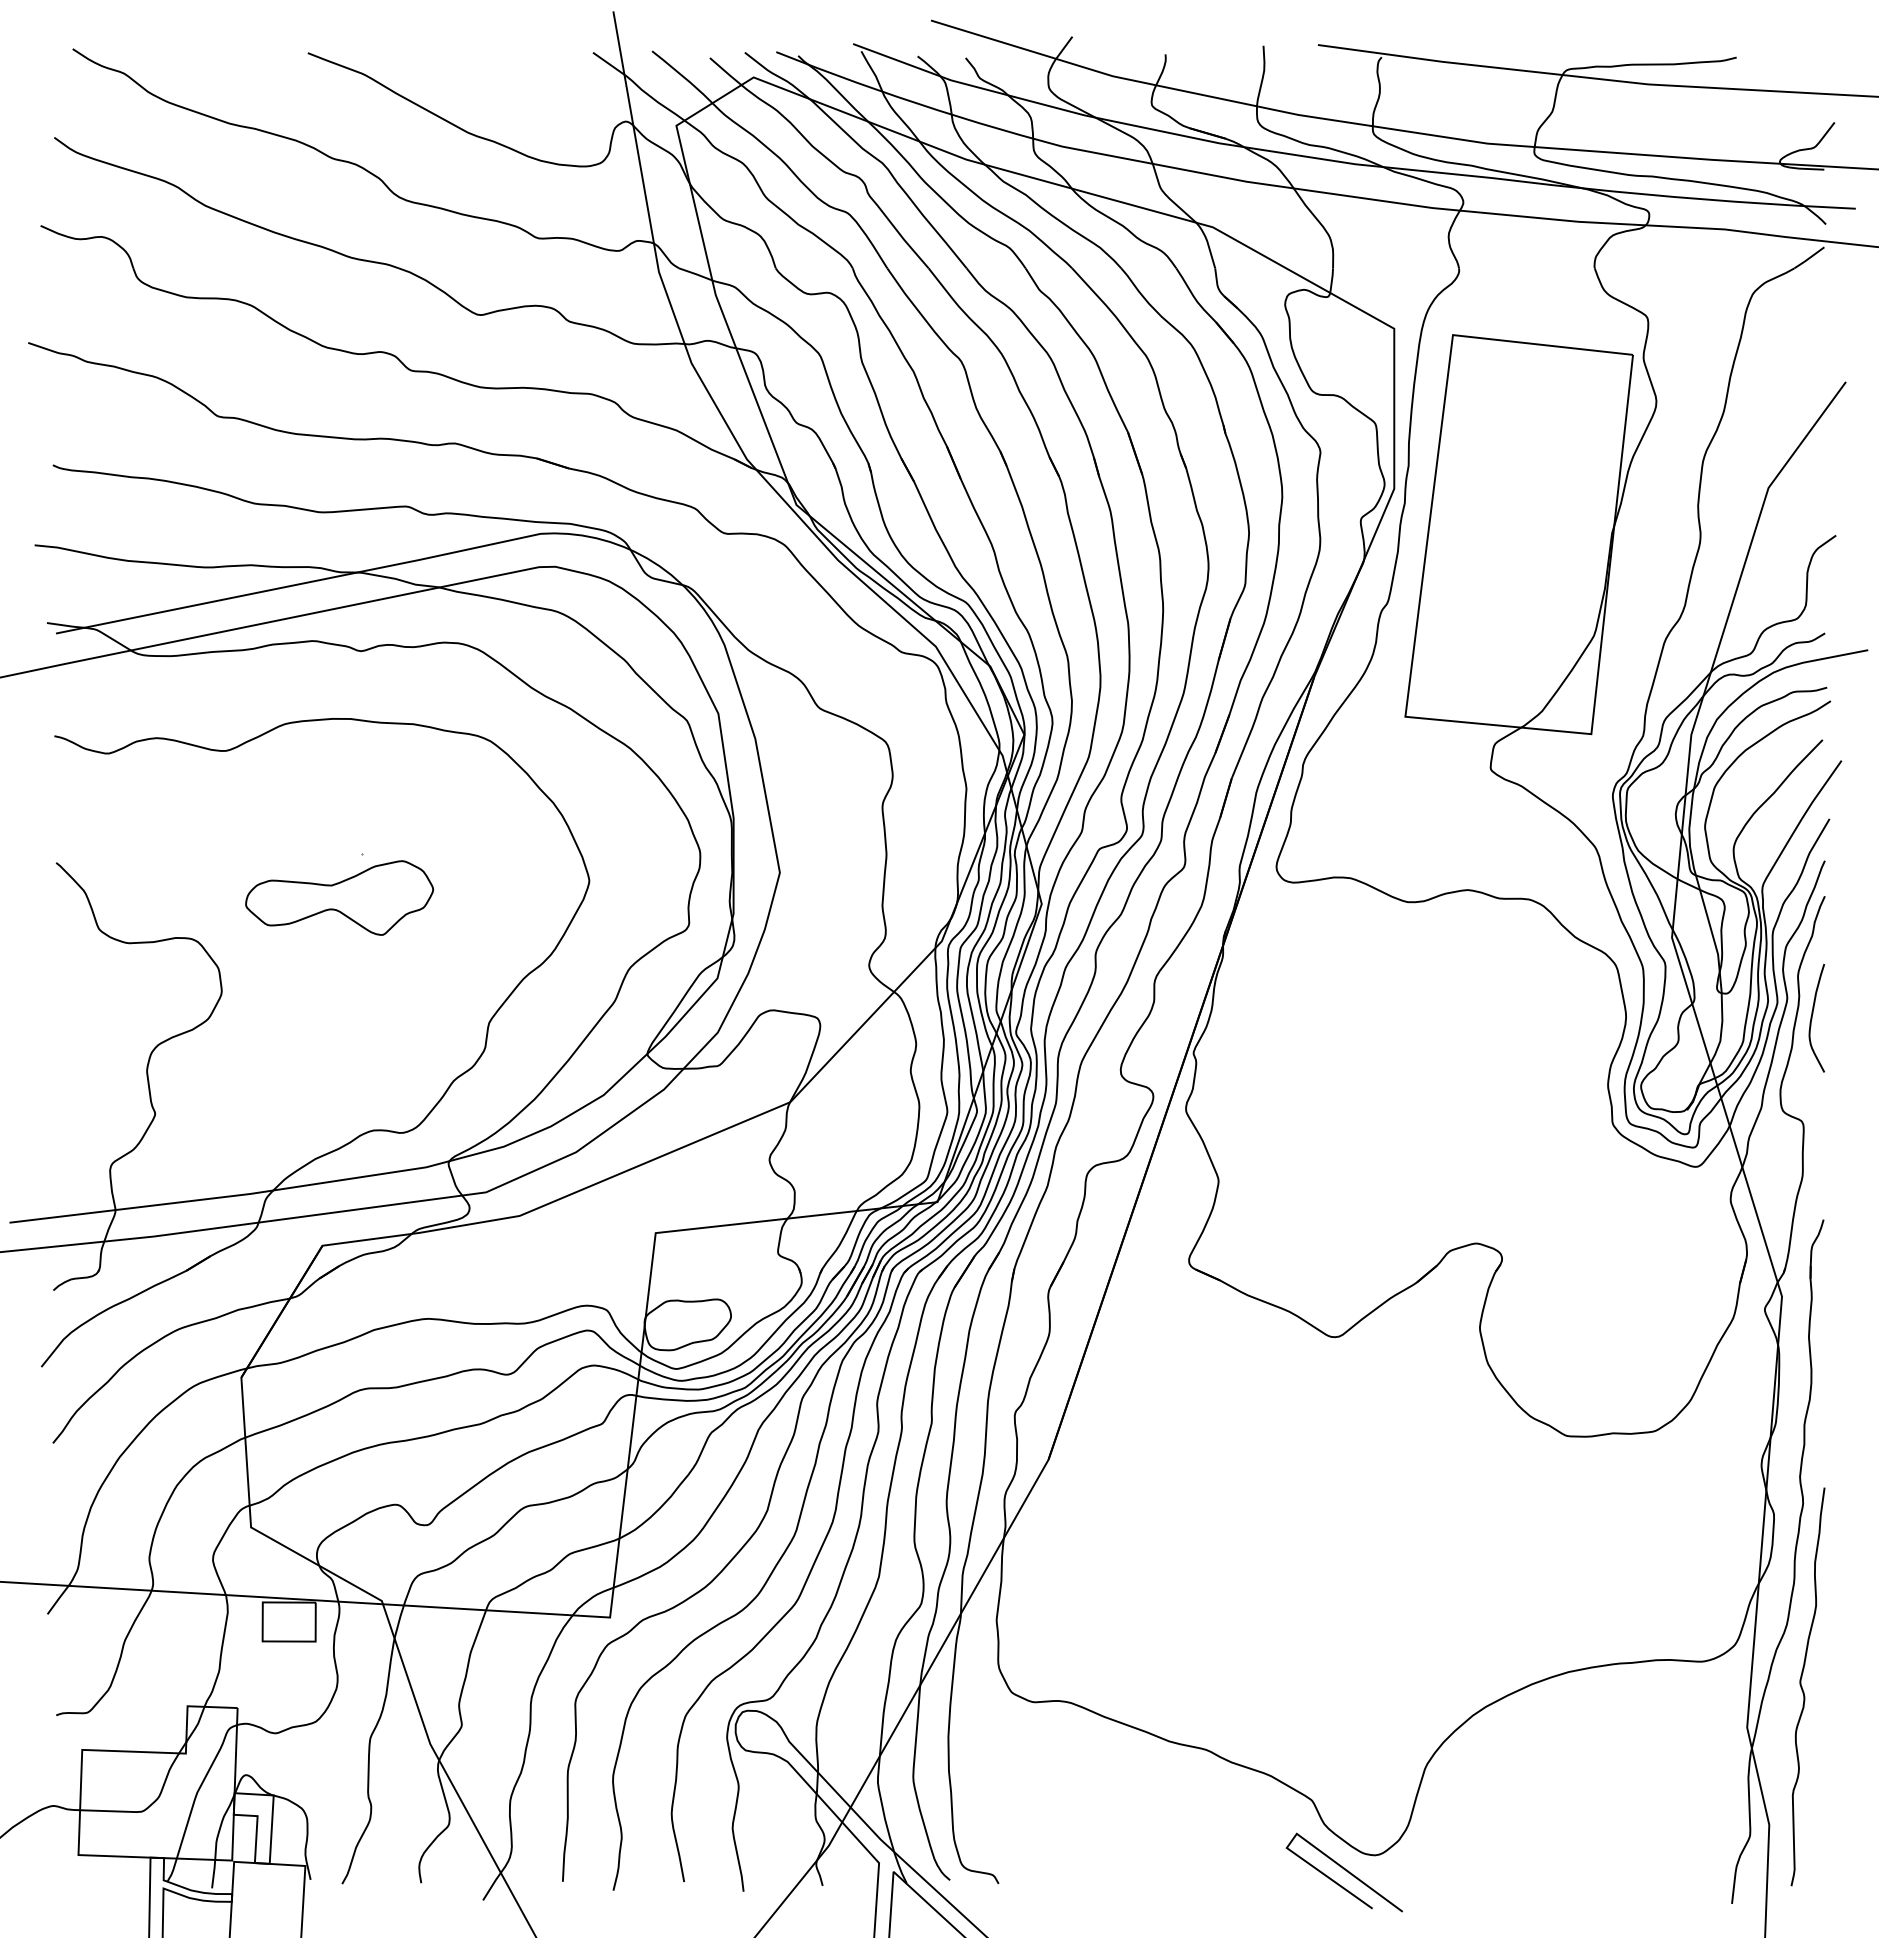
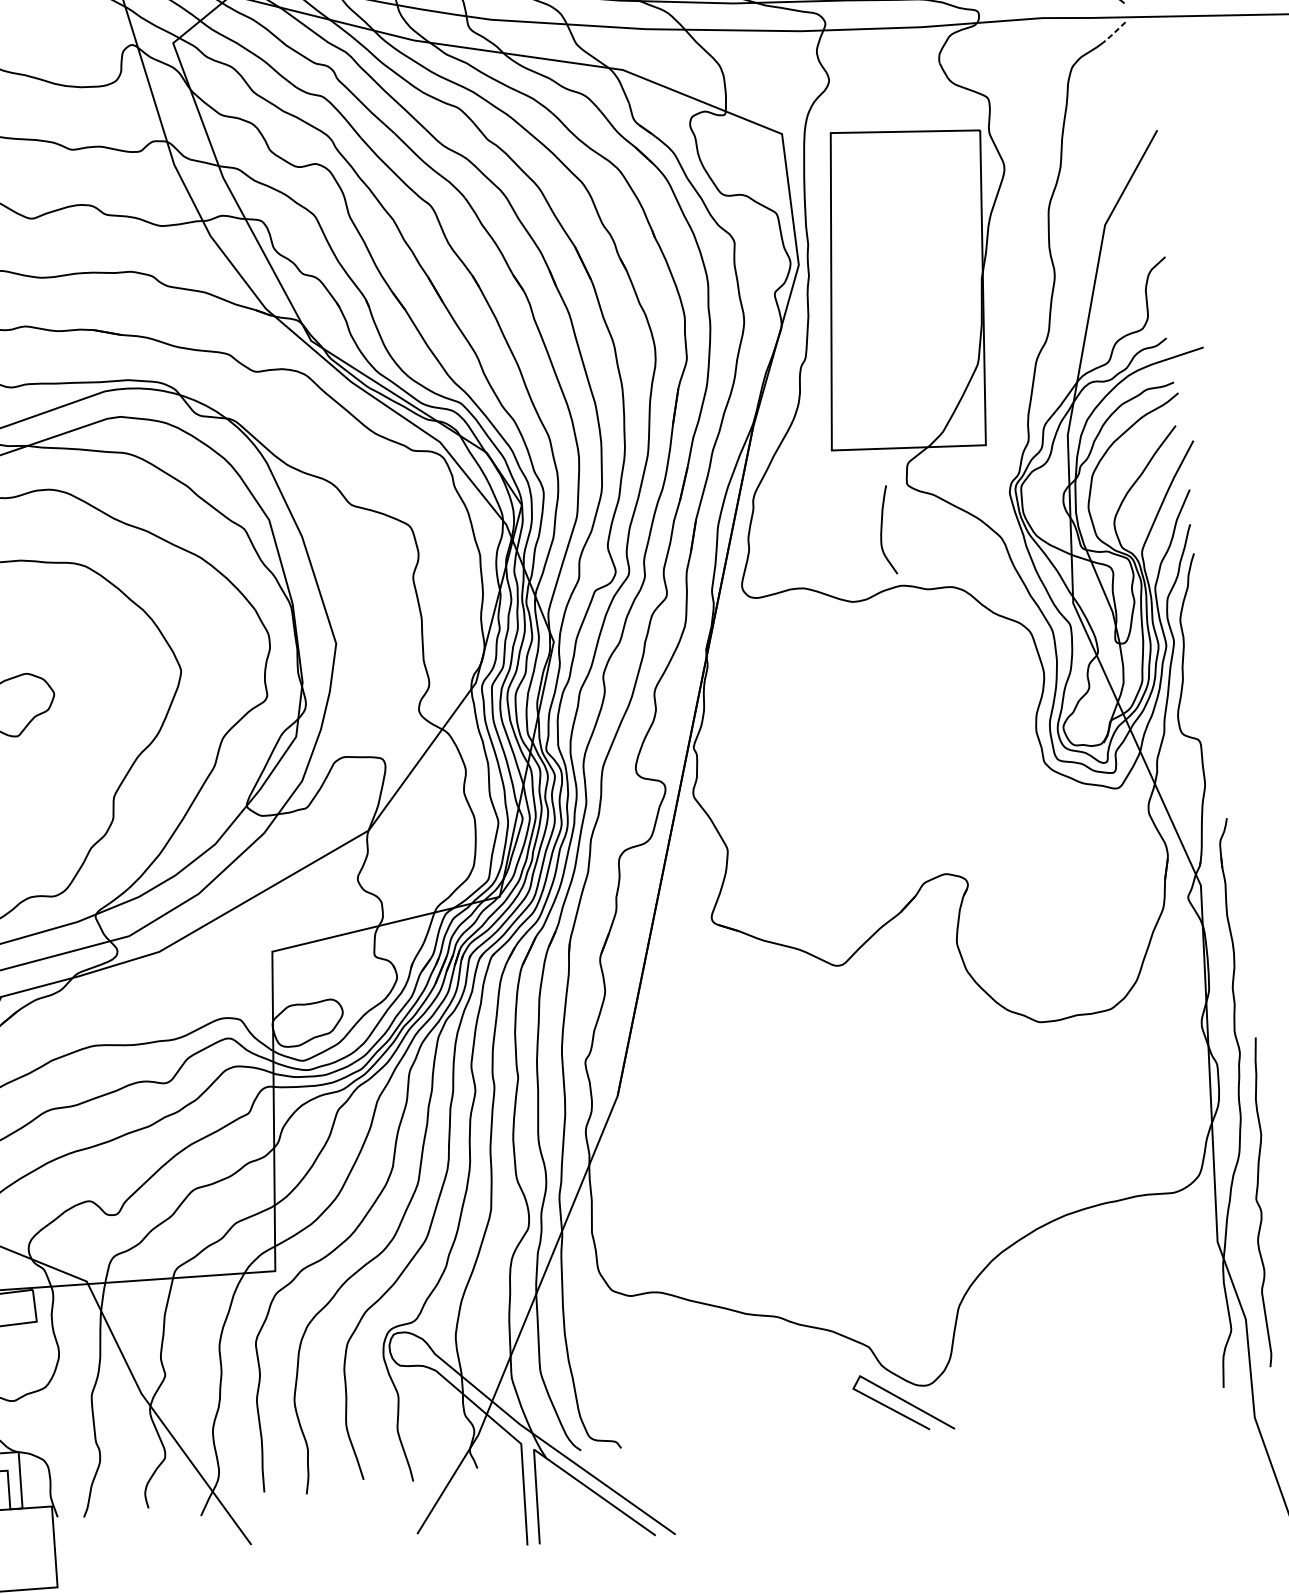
line: (1809, 258) -> (1114, 33), solid -> dashed
curve: (1812, 1018) -> (882, 531), moved

